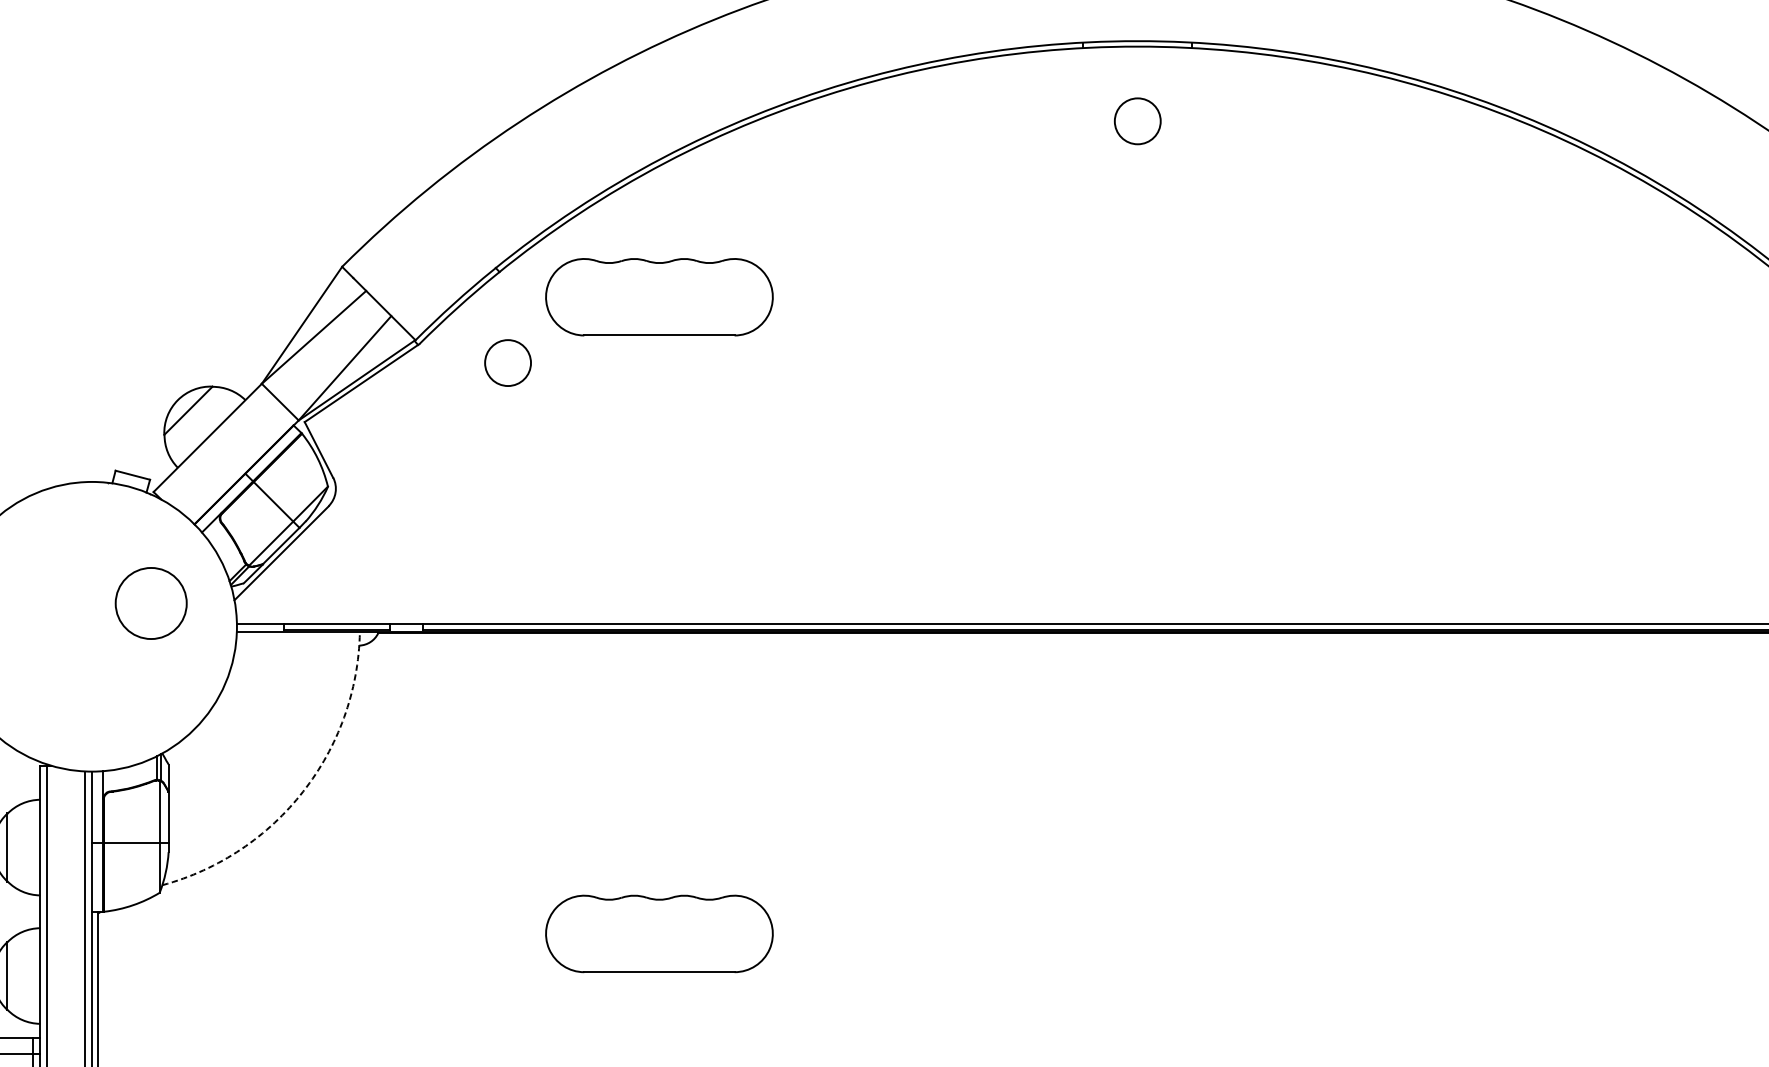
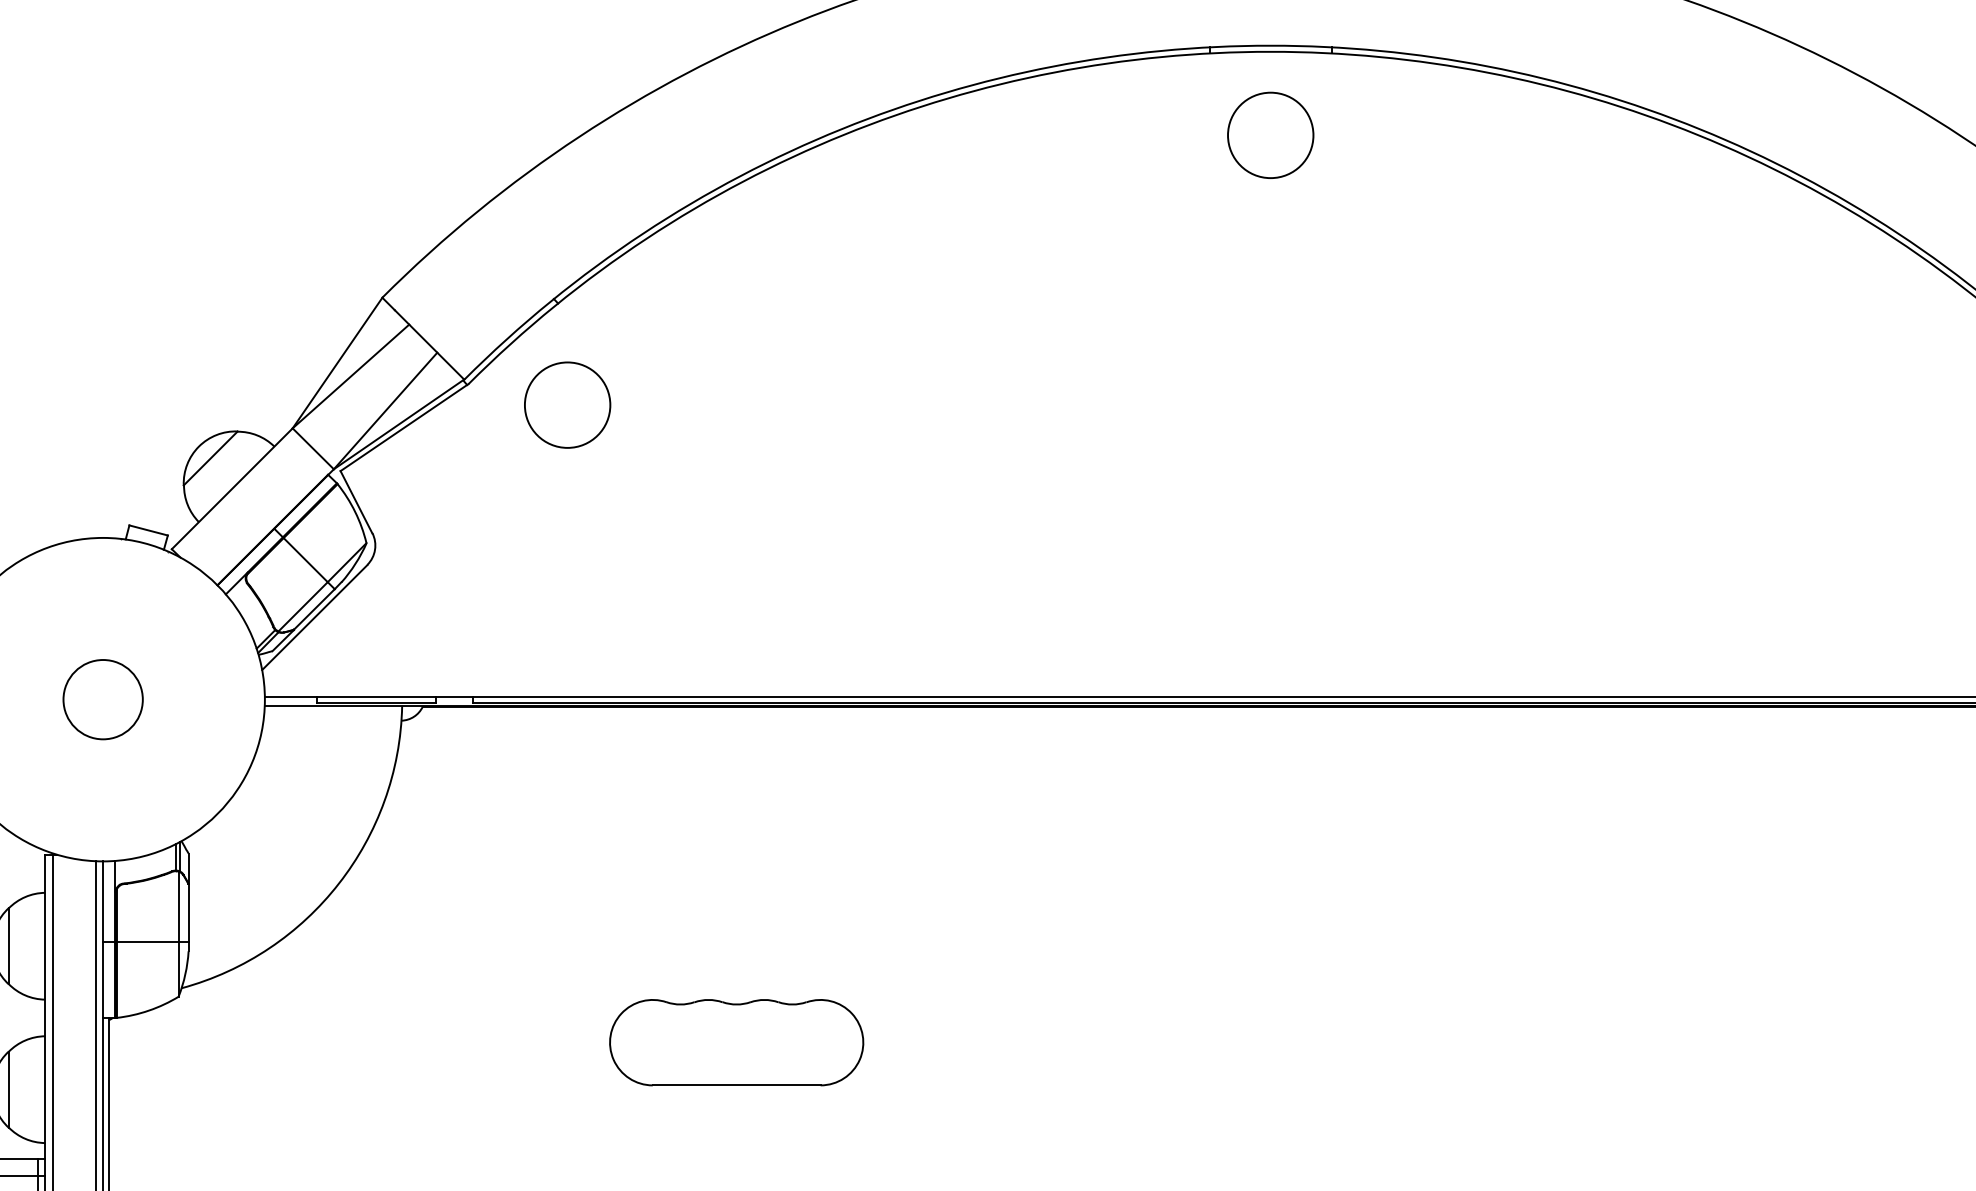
circle: (1137, 120) -> (1270, 134), size x1.67
part: (659, 297) -> (736, 331), removed
circle: (507, 362) -> (567, 404), size x1.67
circle: (150, 603) -> (102, 699), moved
arc: (302, 791) -> (338, 883), dashed -> solid

